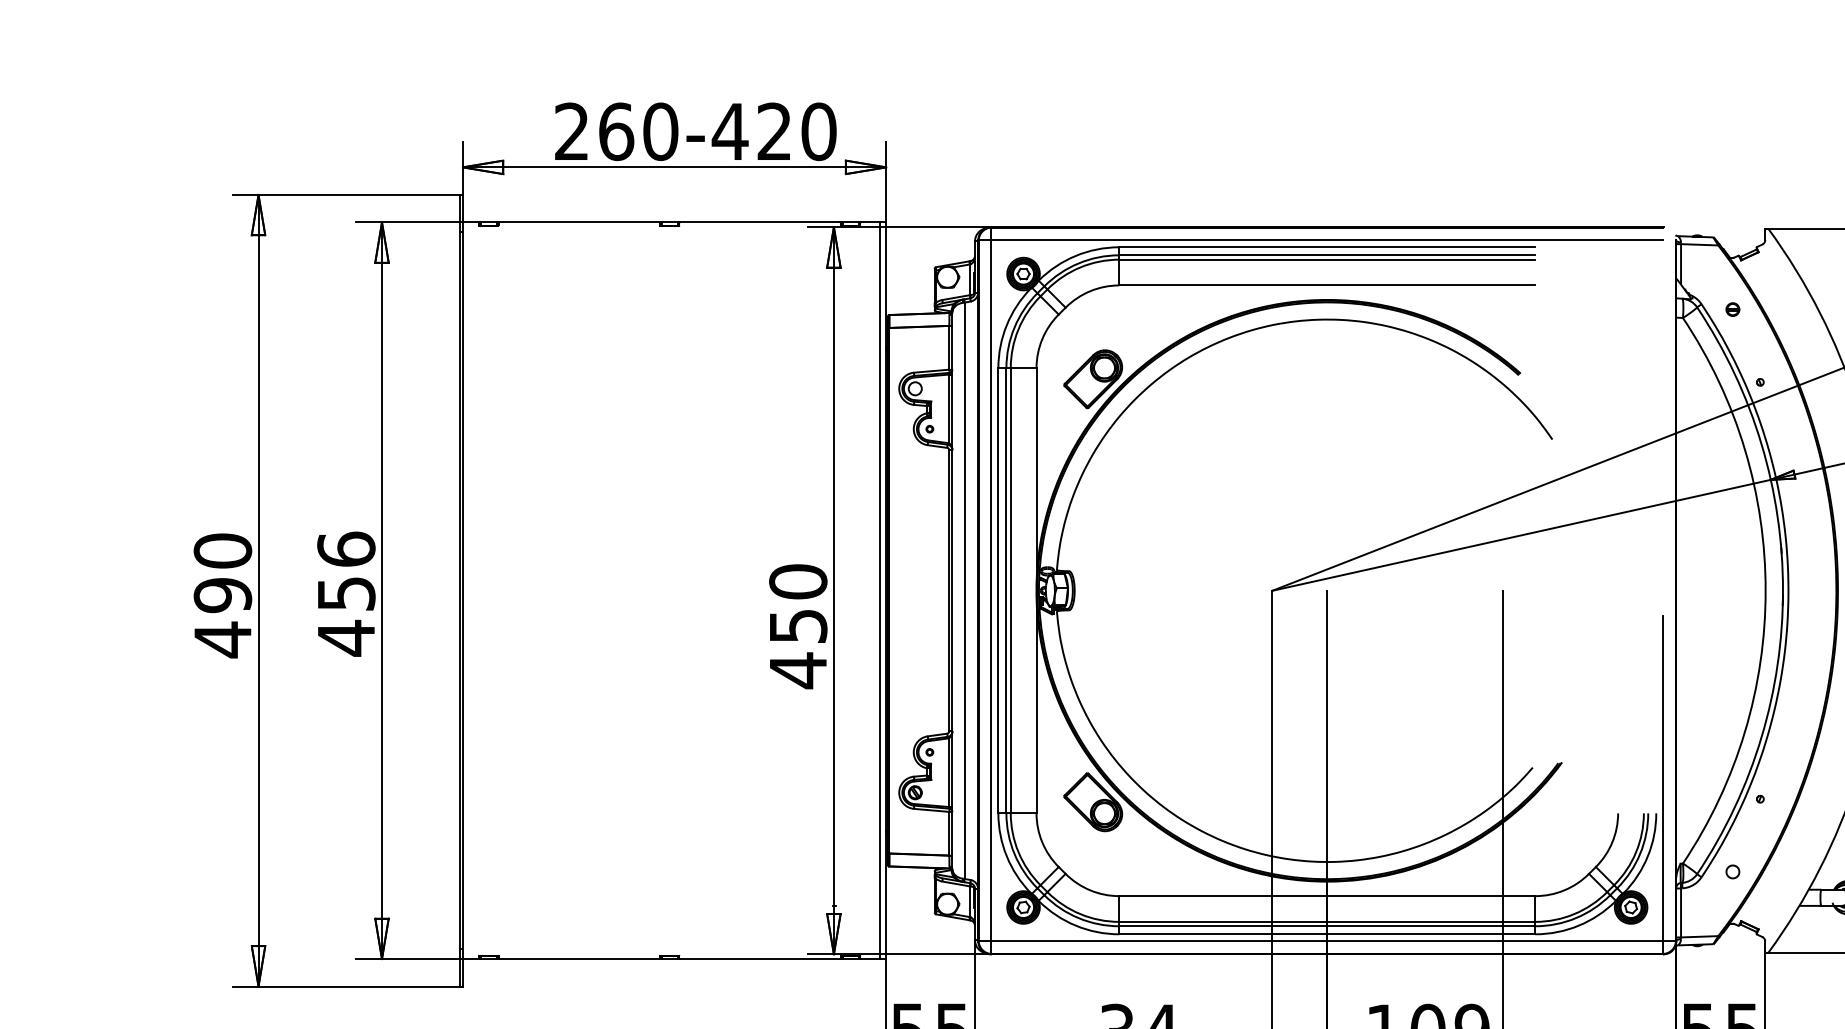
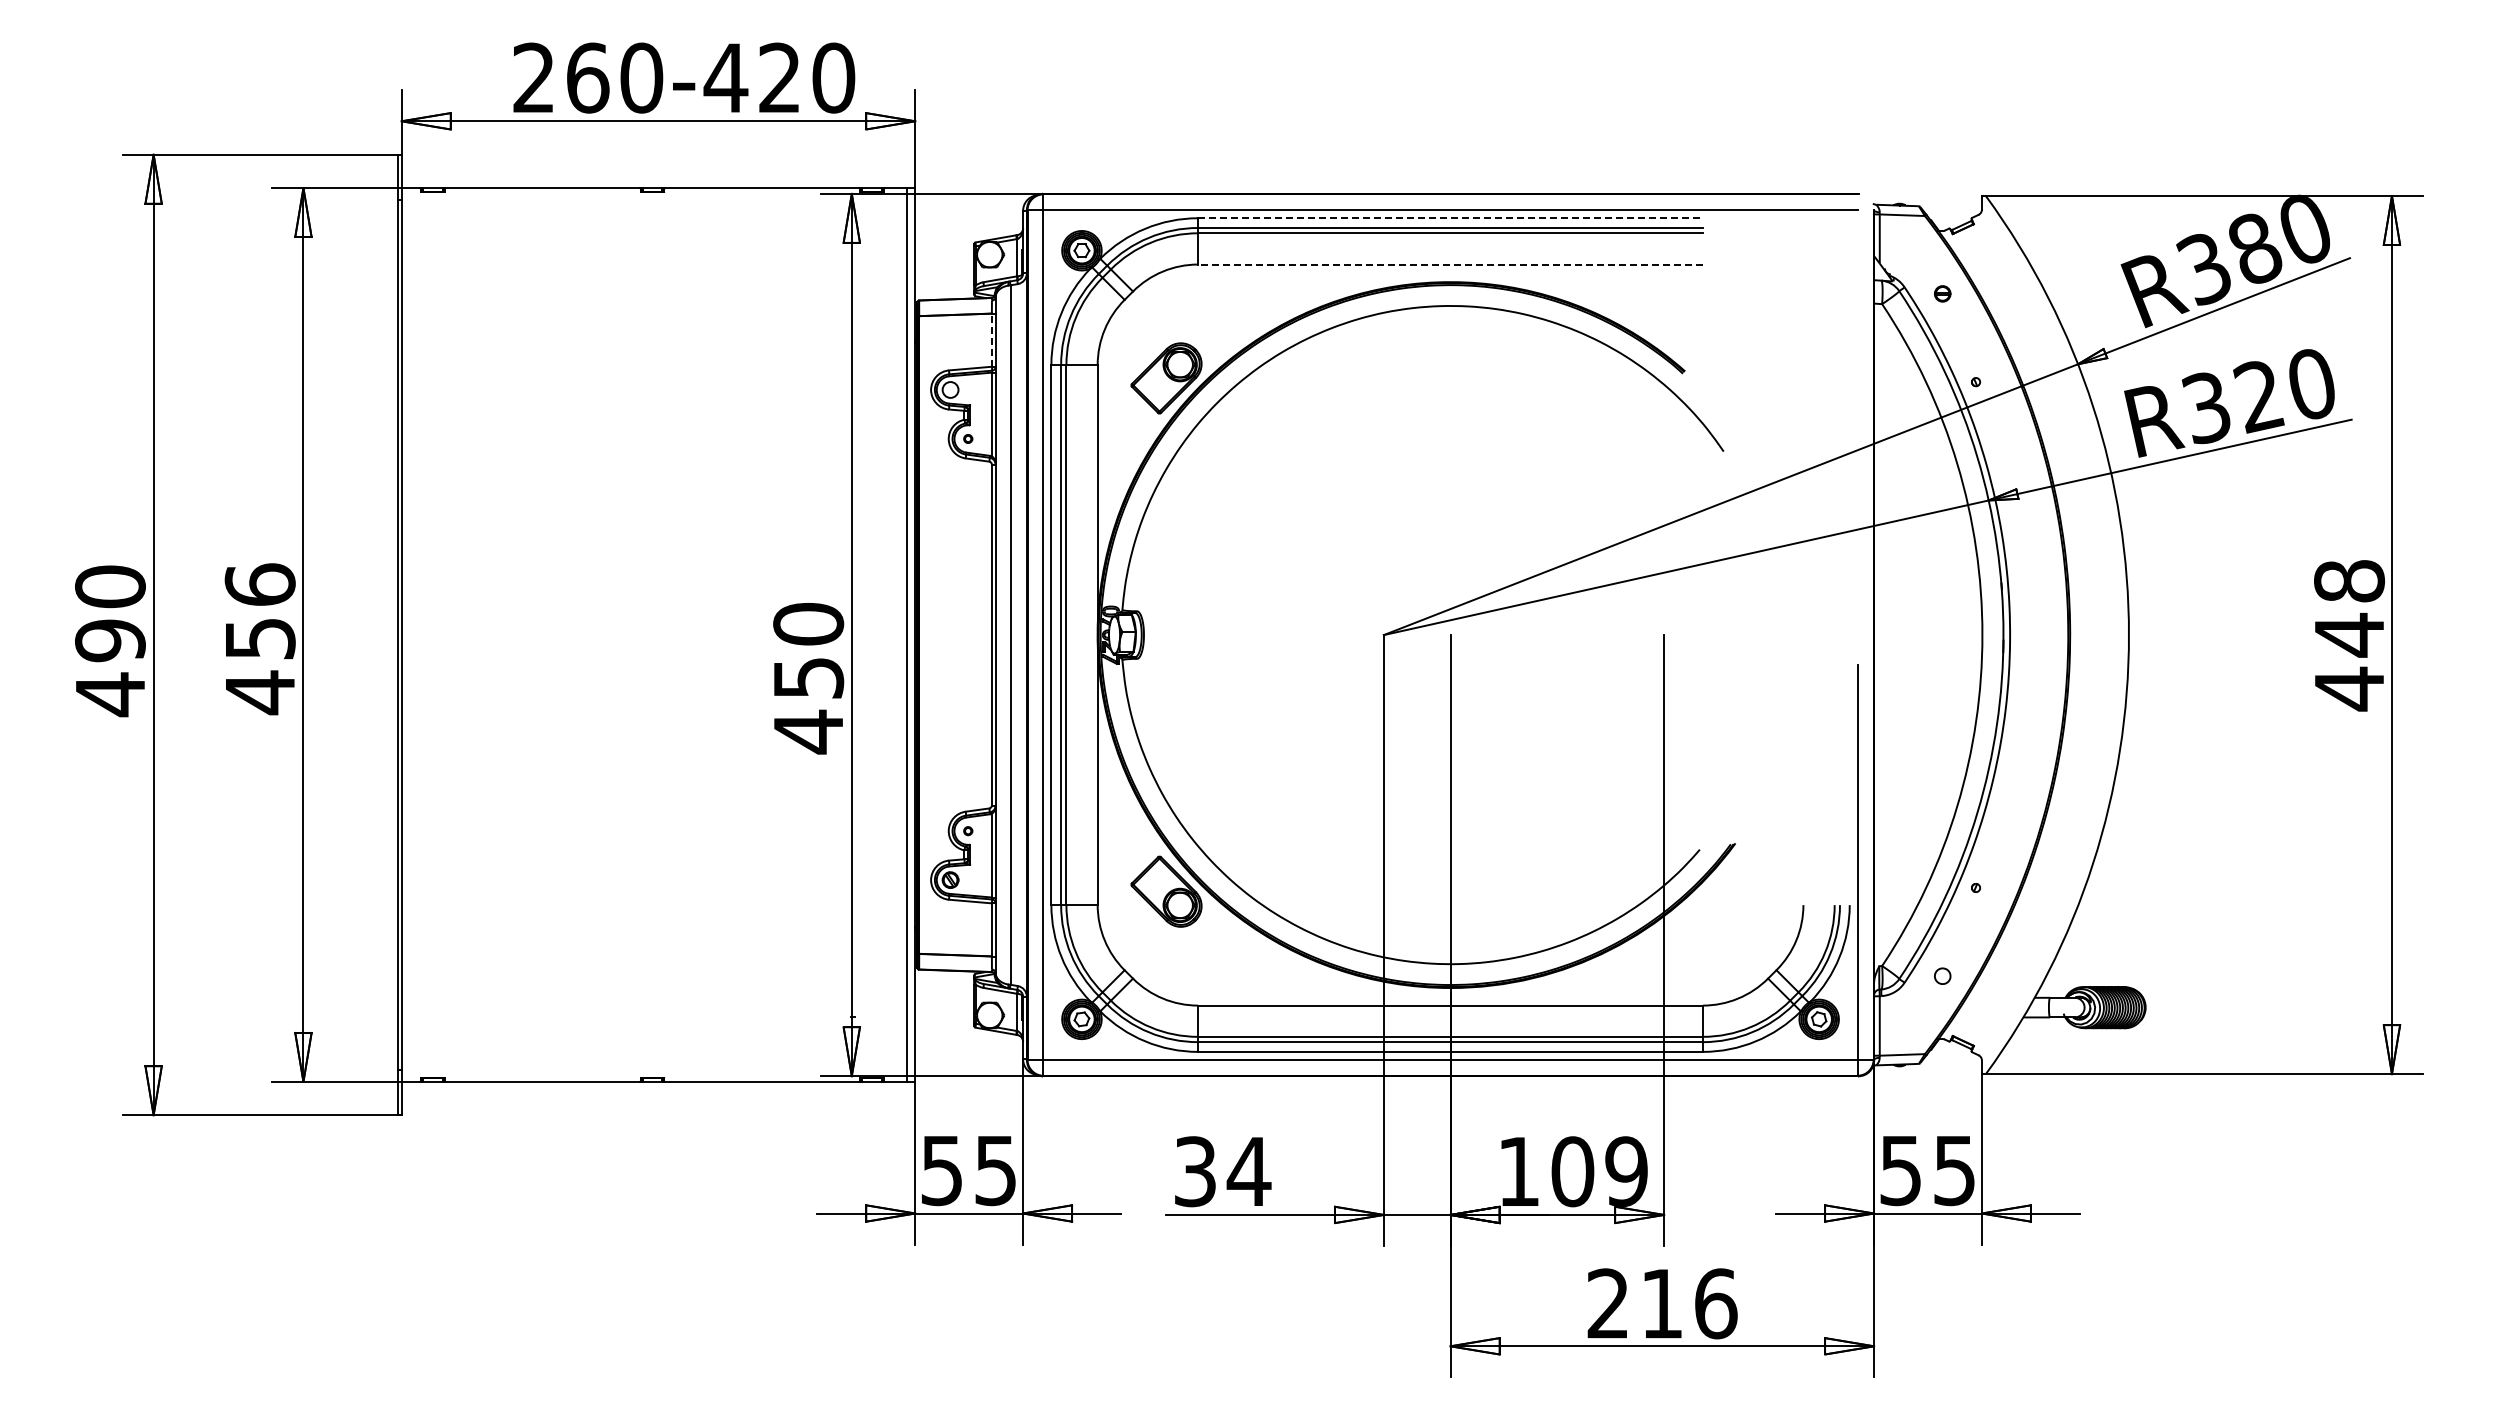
line: (1328, 247) -> (1451, 218), solid -> dashed
line: (1327, 285) -> (1450, 264), solid -> dashed
line: (949, 348) -> (991, 340), solid -> dashed

